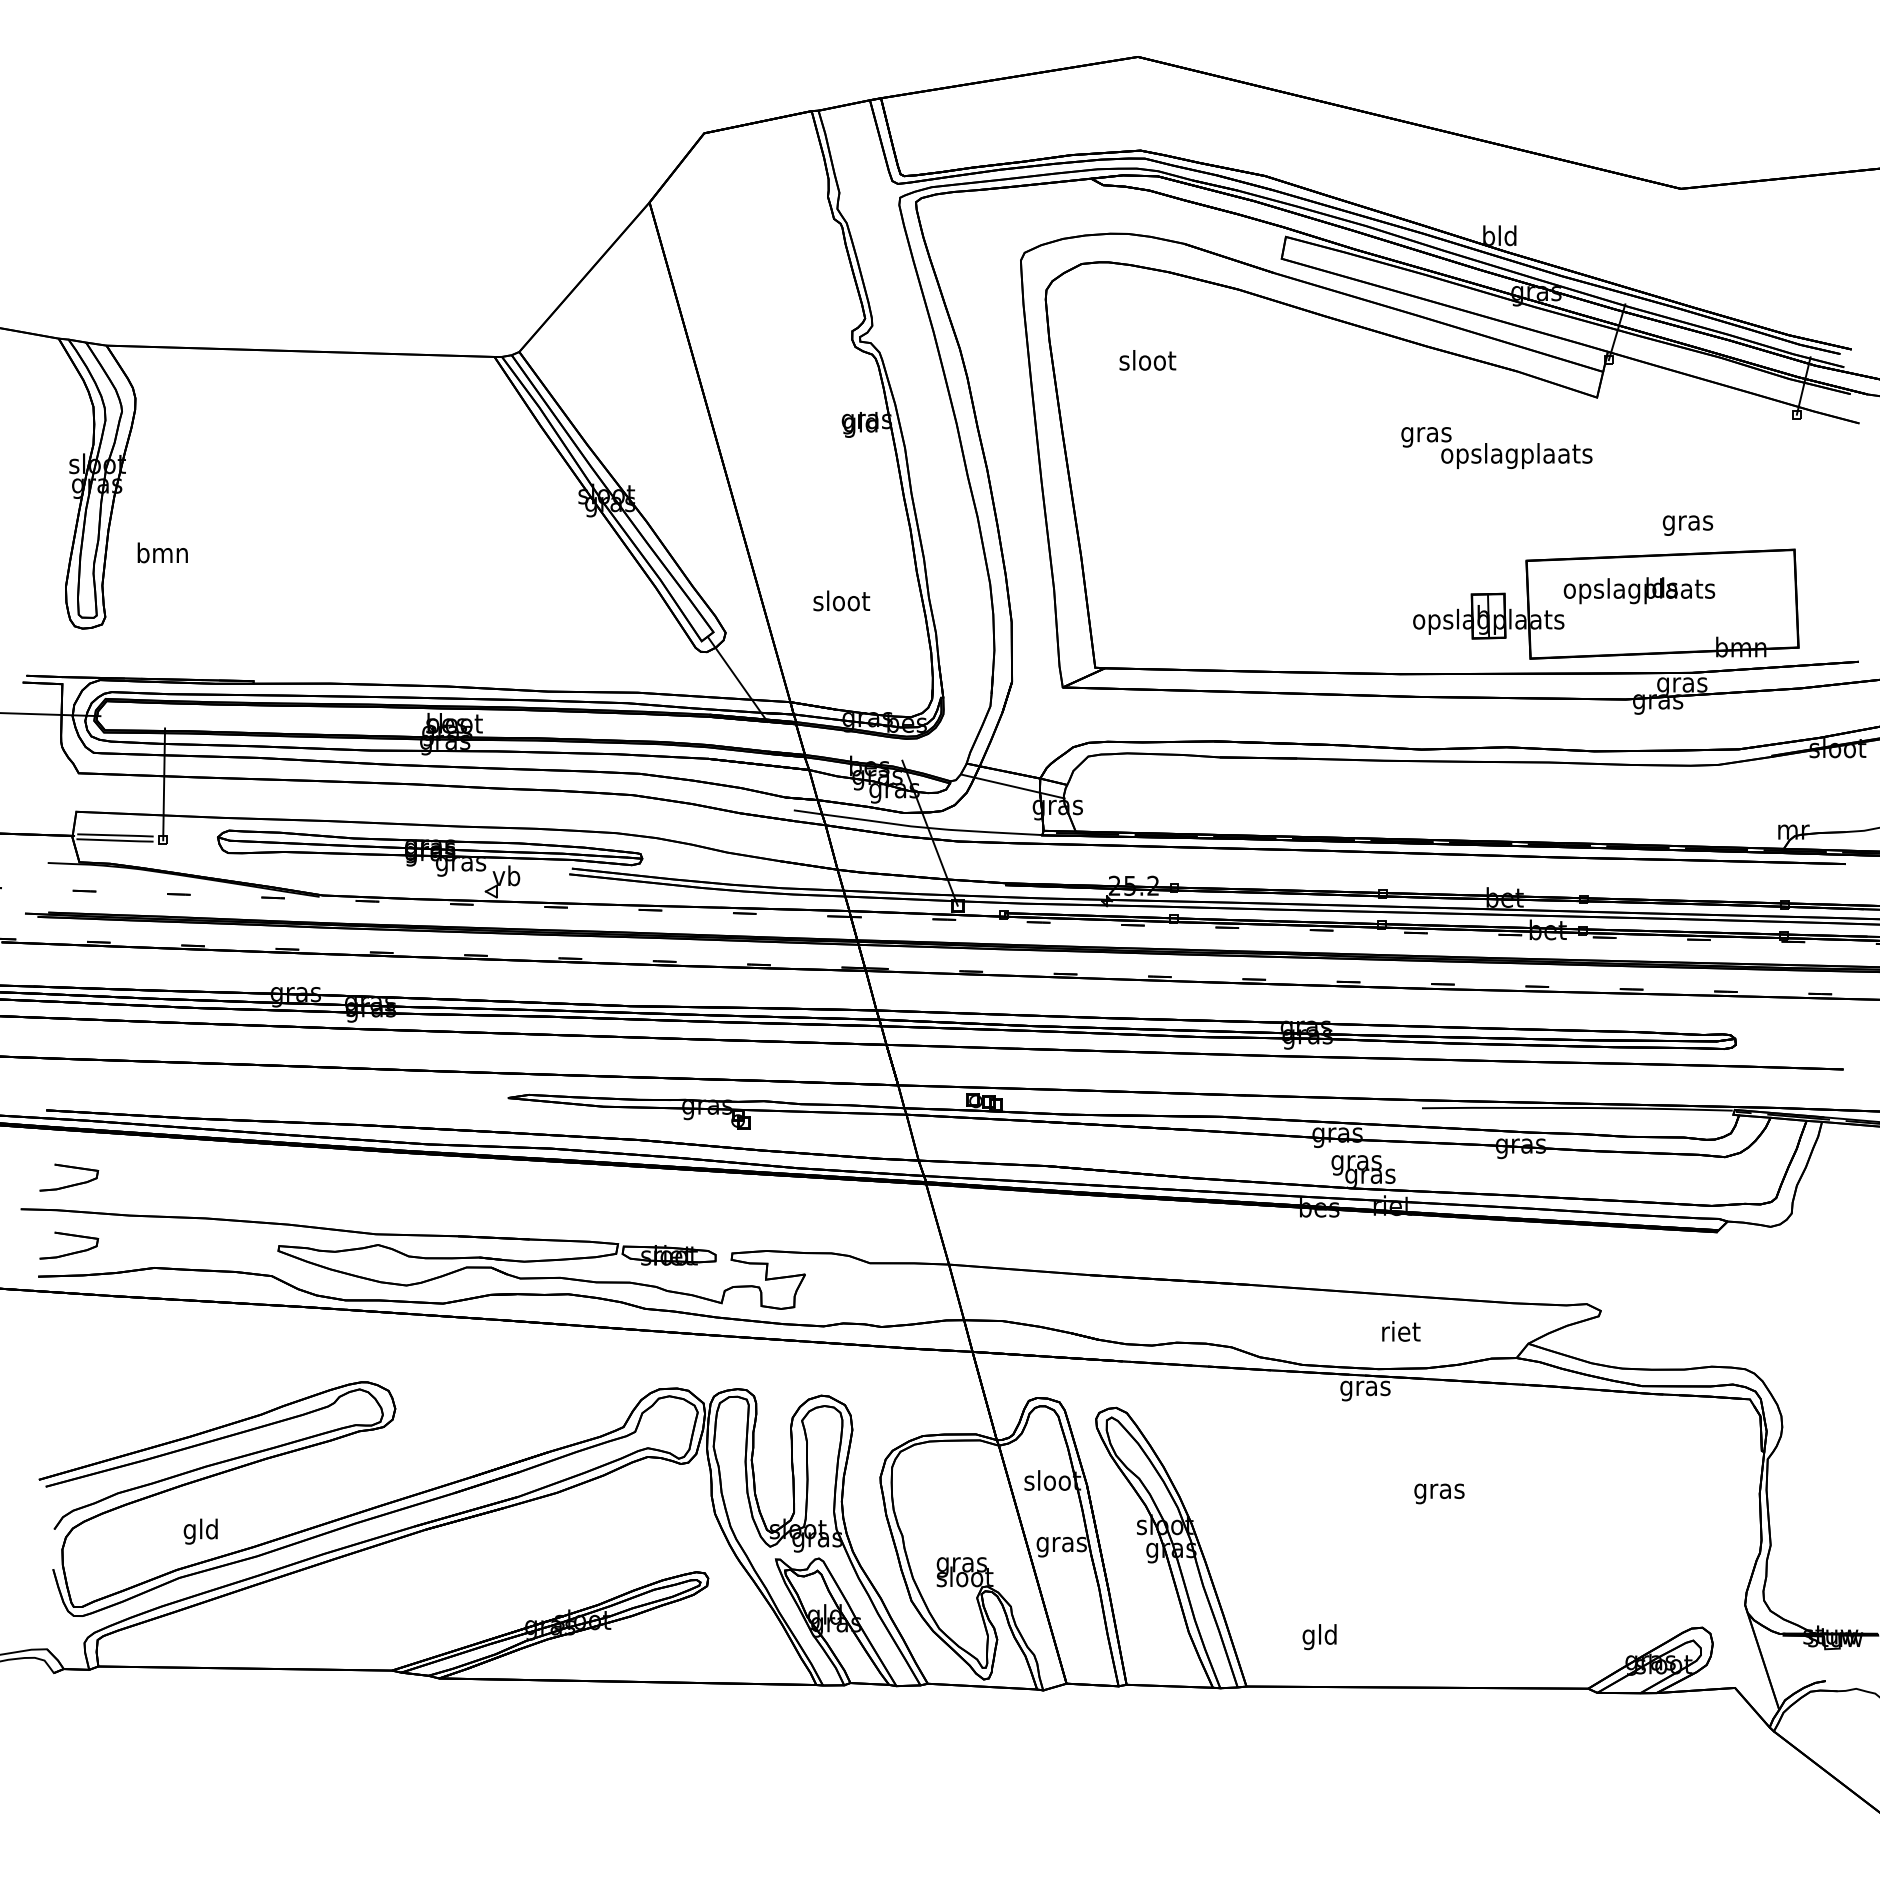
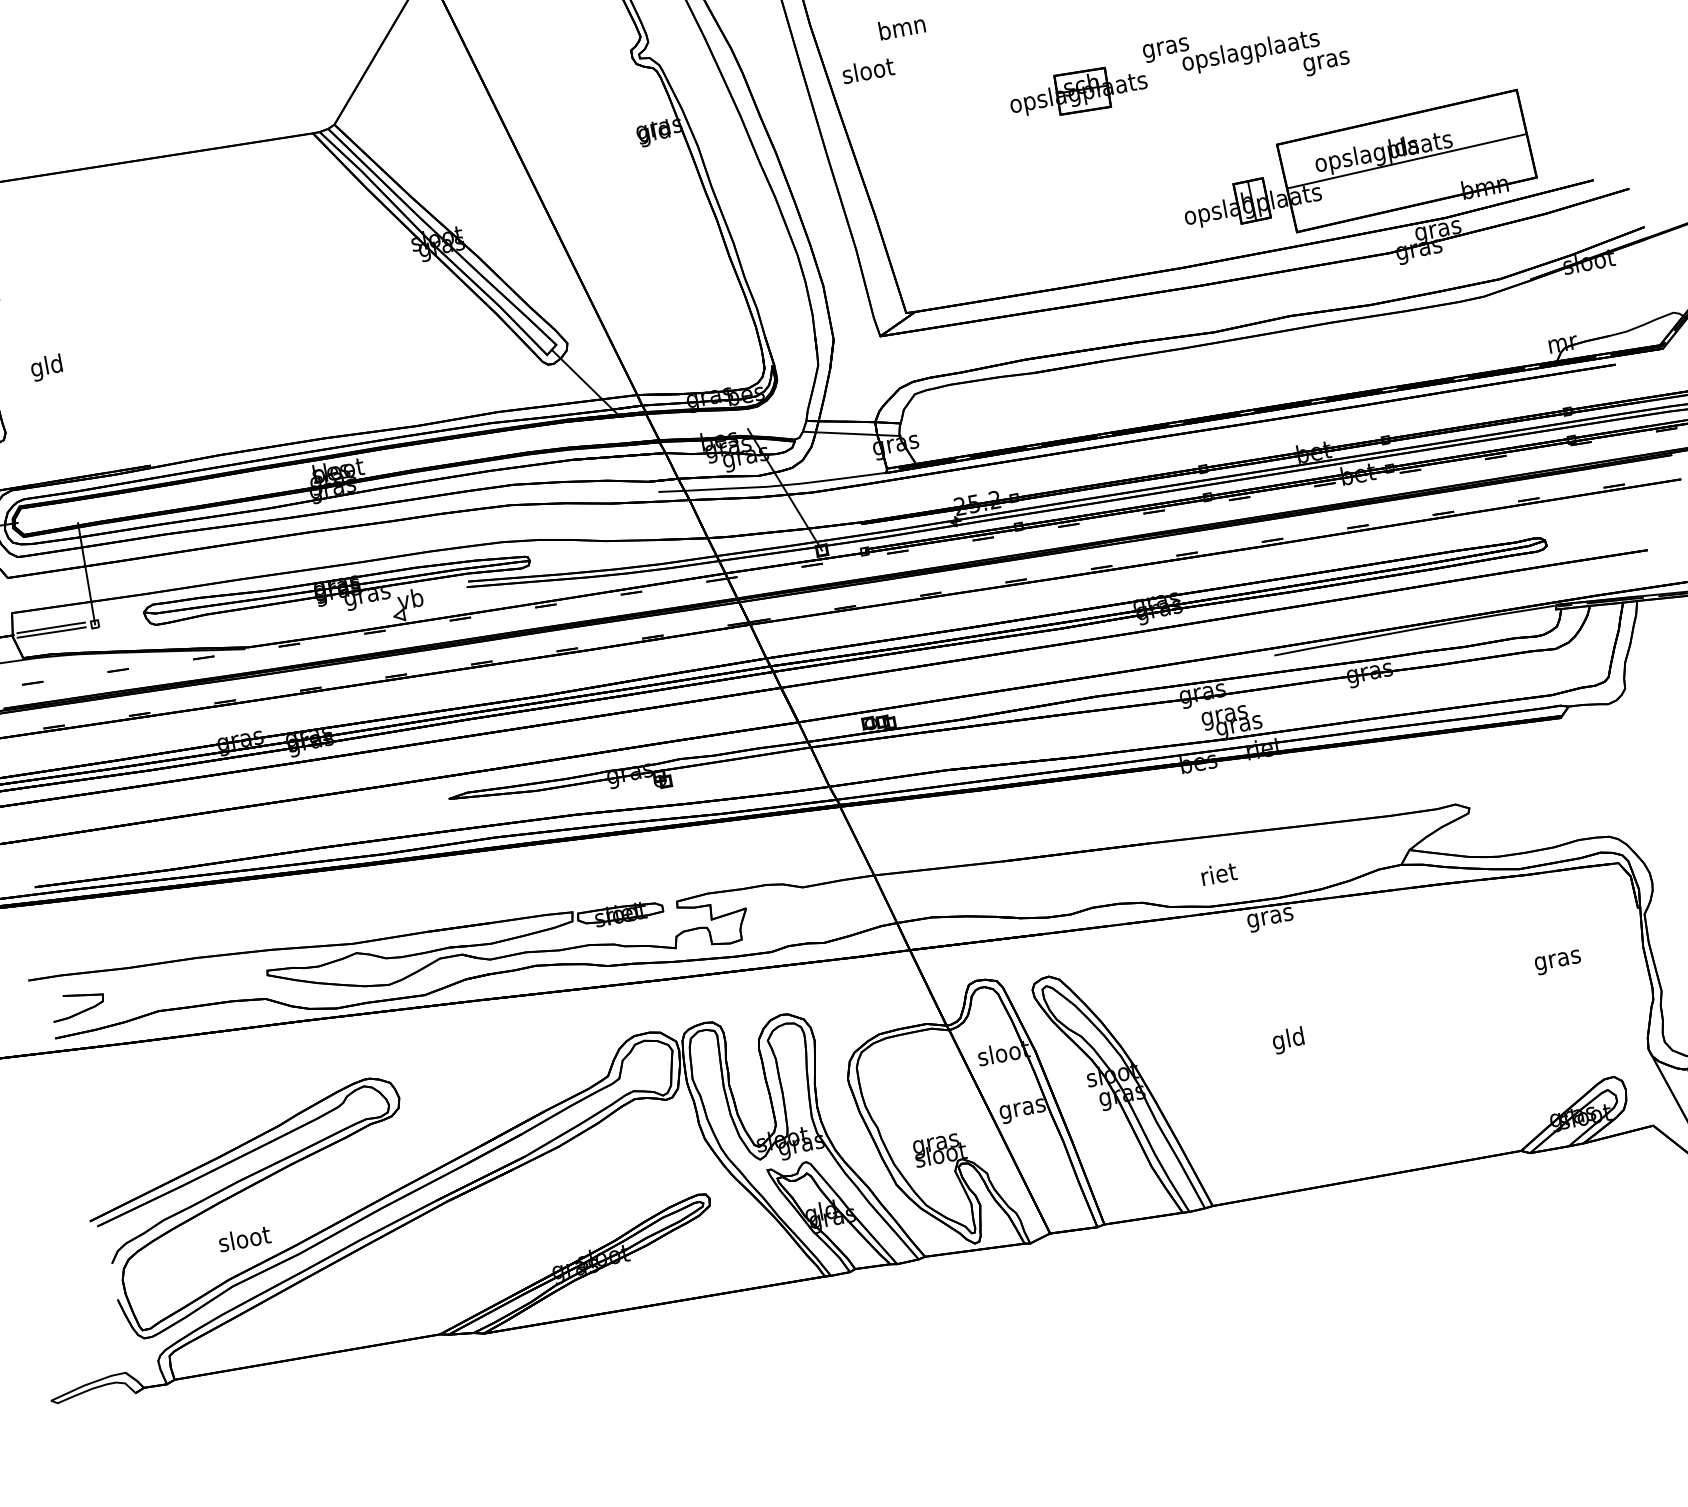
text: (1147, 360) -> (902, 27), sloot -> bmn
part: (1323, 464) -> (1078, 91), added
text: (1687, 525) -> (1326, 63), moved
text: (162, 555) -> (46, 367), bmn -> gld
text: (841, 600) -> (868, 70), moved
line: (1662, 604) -> (1406, 161), added
part: (71, 1184) -> (69, 949), removed
text: (1401, 1331) -> (1219, 873), moved
text: (1439, 1493) -> (1558, 962), moved
text: (201, 1531) -> (245, 1240), gld -> sloot
text: (1319, 1637) -> (1288, 1040), moved

